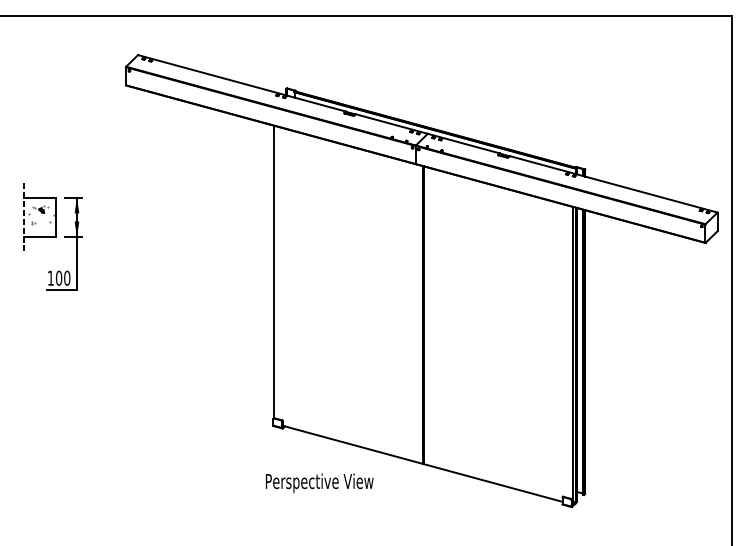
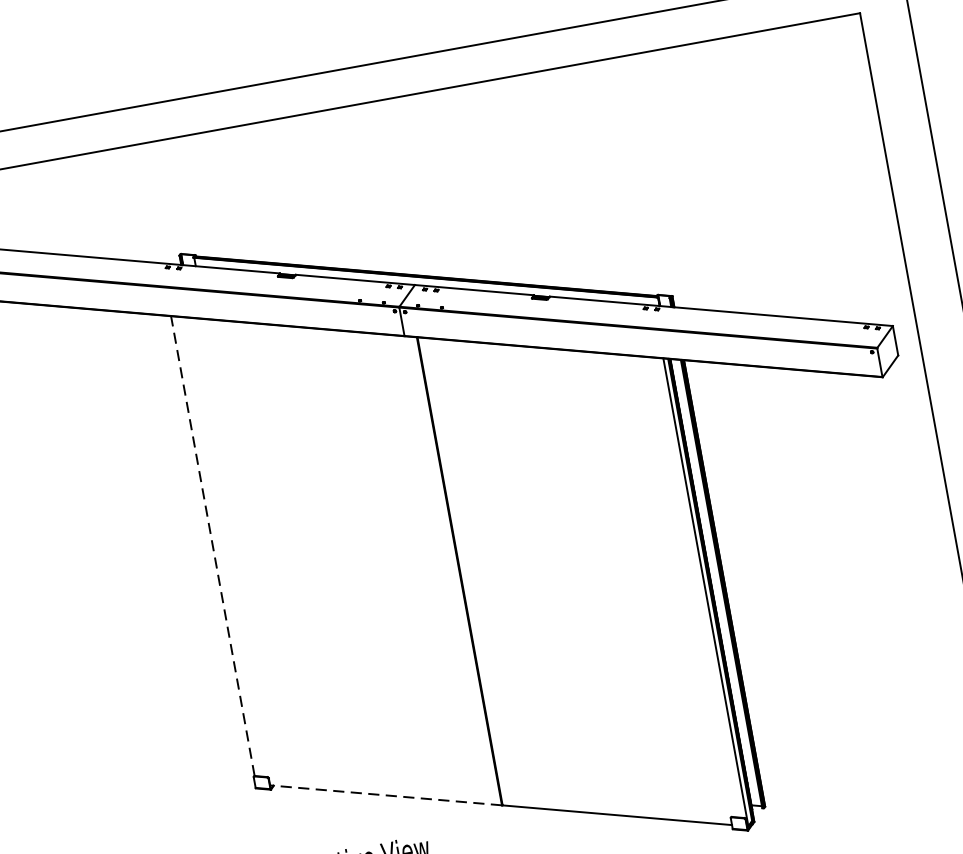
line: (274, 271) -> (213, 545), solid -> dashed
line: (352, 444) -> (385, 794), solid -> dashed

